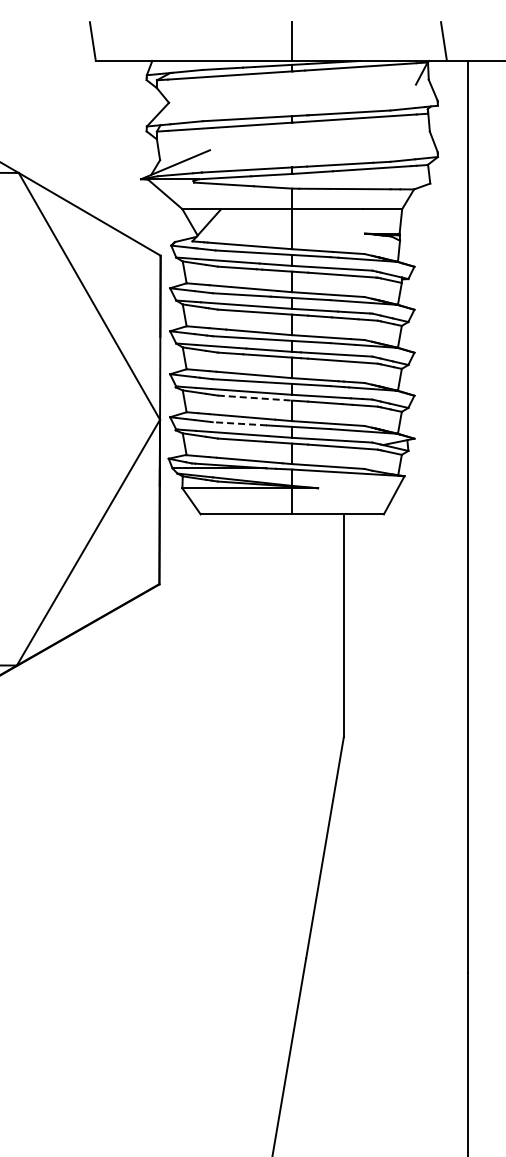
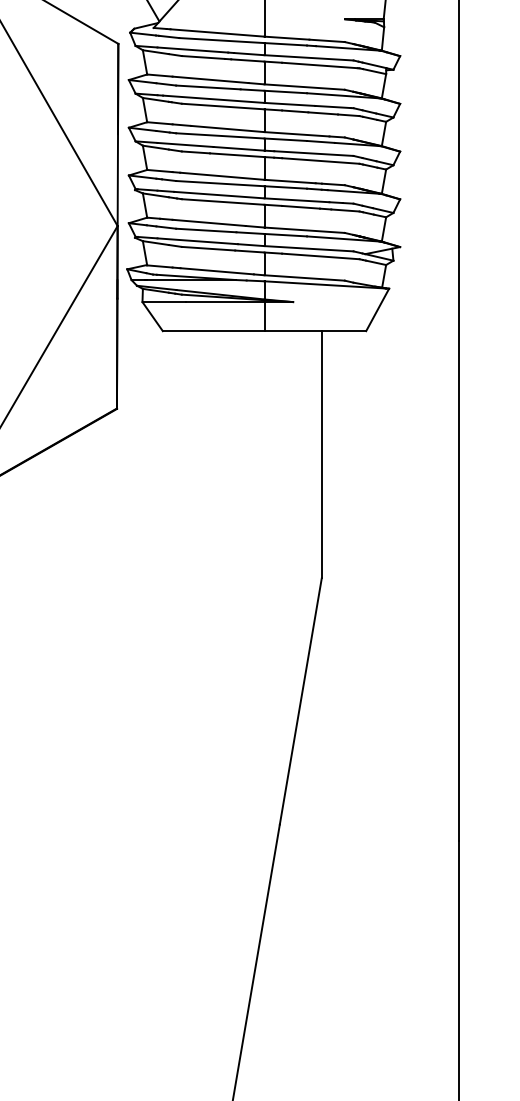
line: (255, 398) -> (223, 202), dashed -> solid
line: (239, 423) -> (205, 230), dashed -> solid

